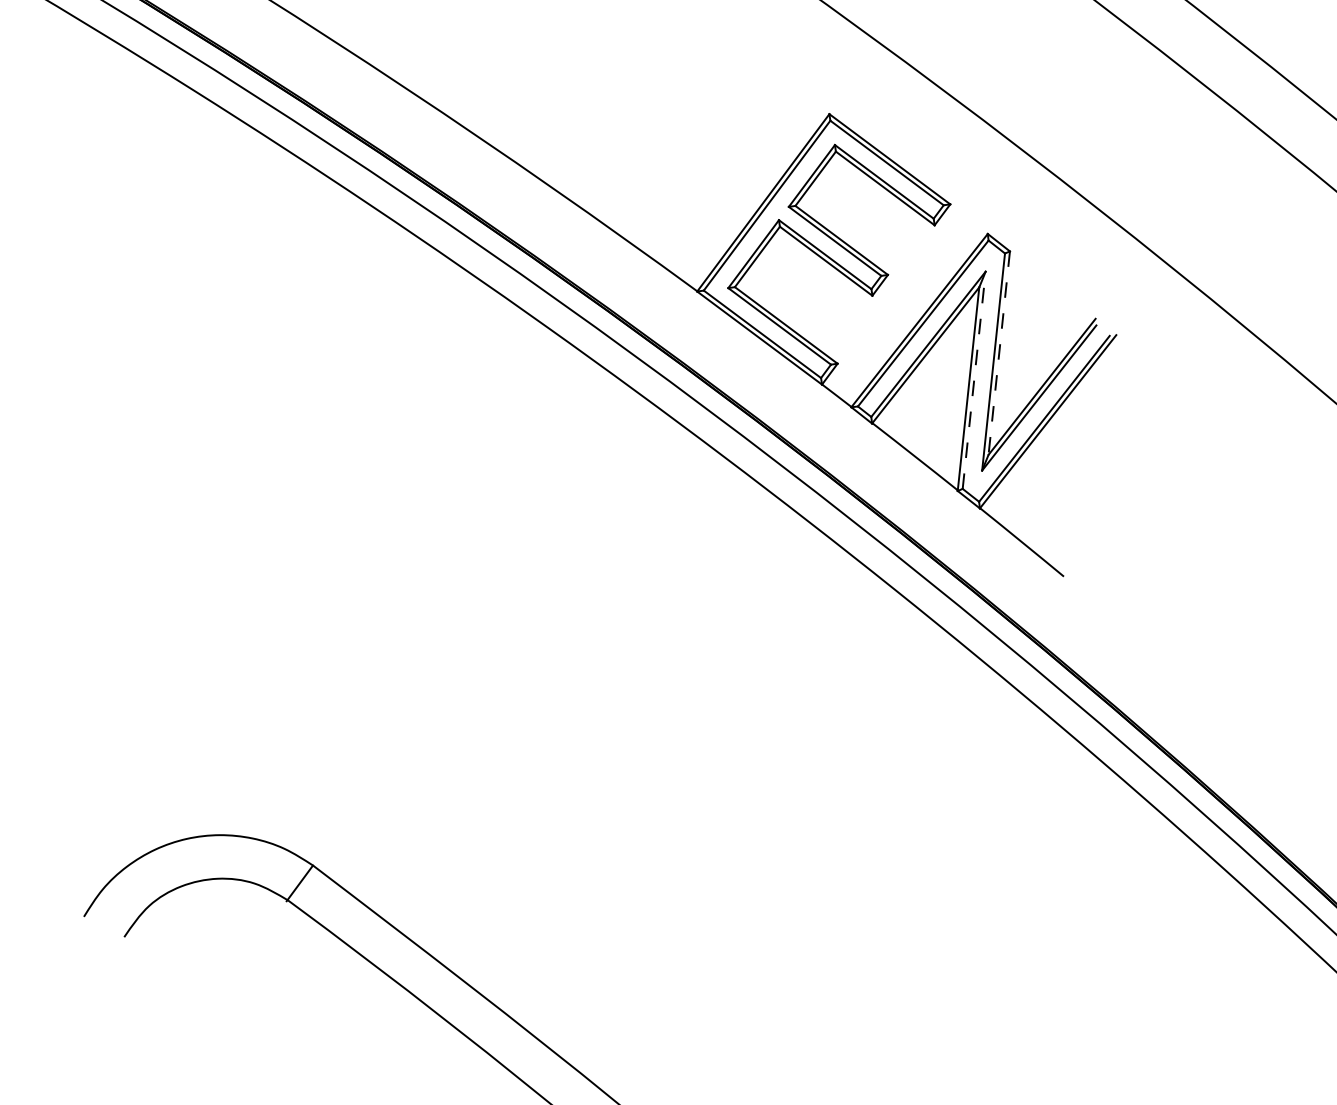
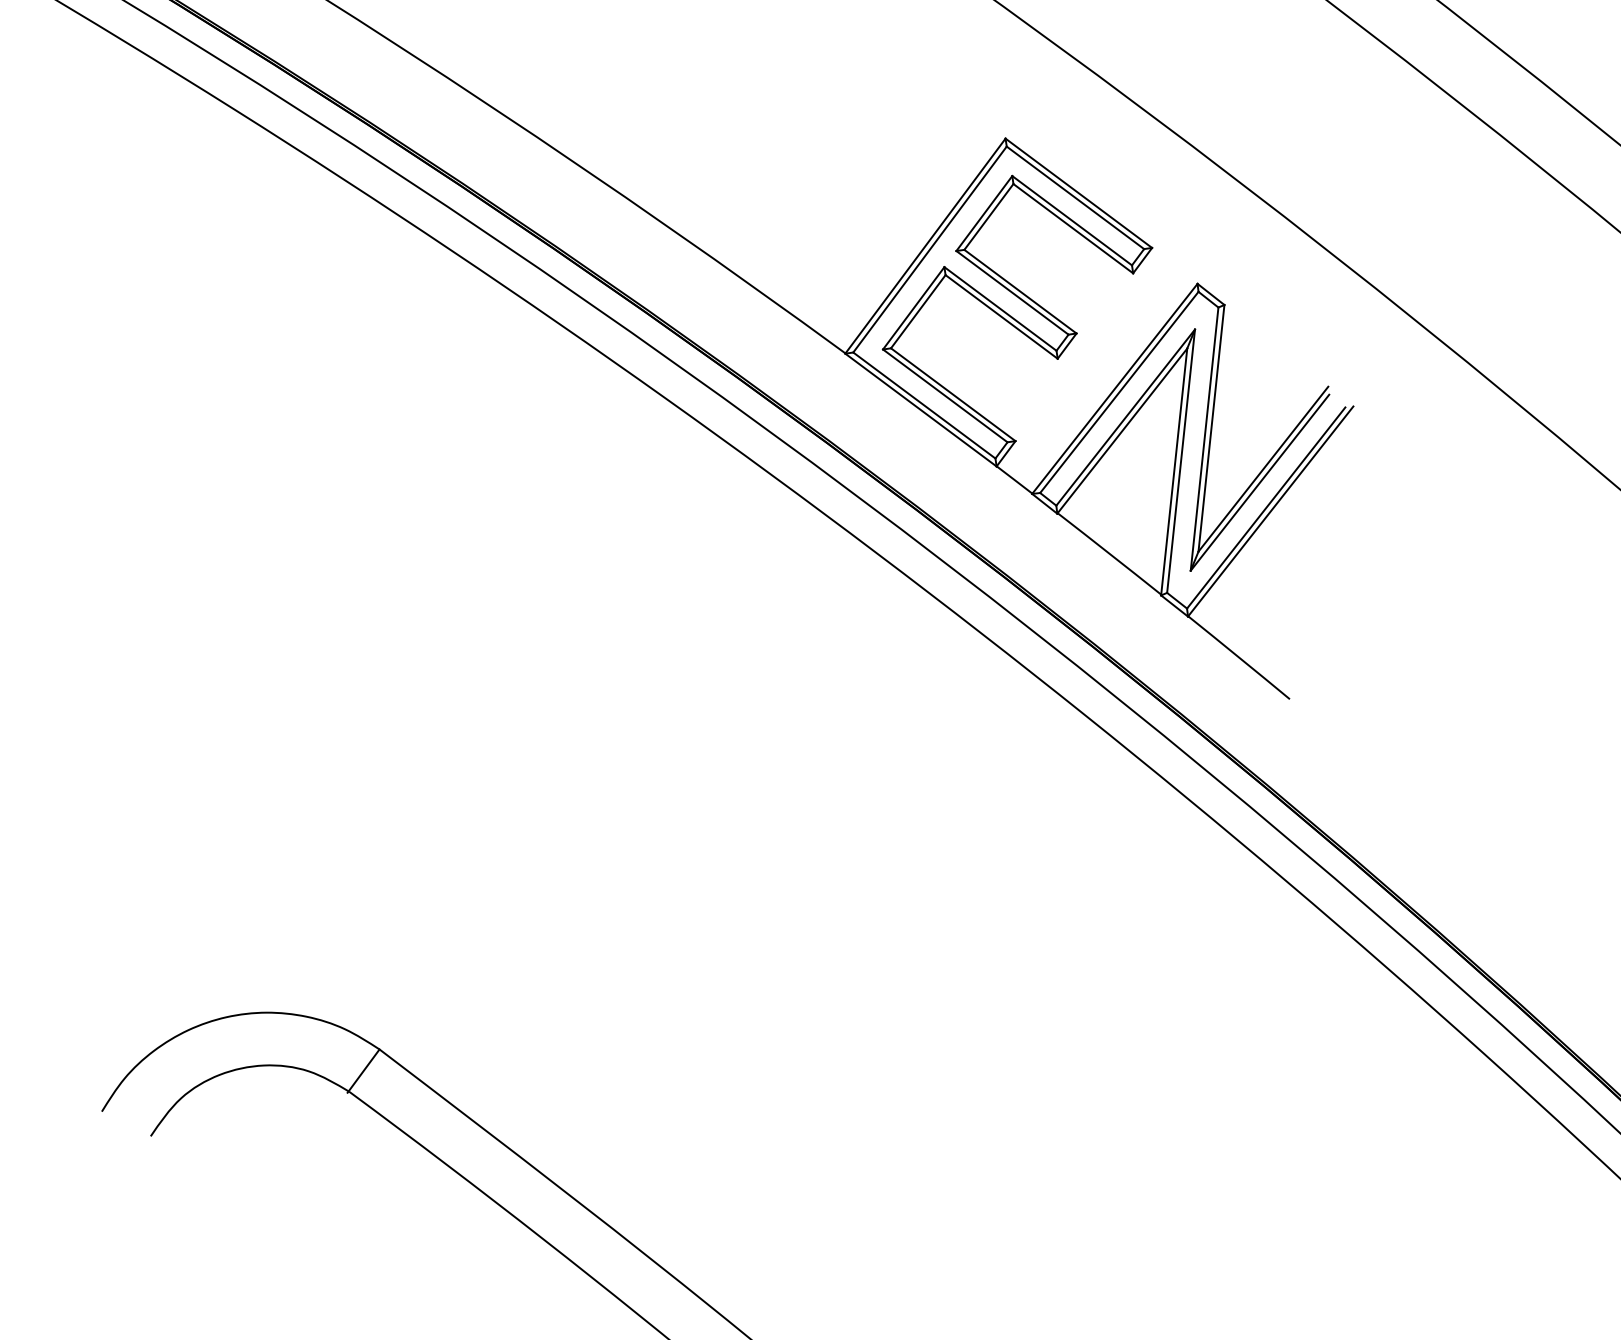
line: (999, 353) -> (1211, 428), dashed -> solid
line: (974, 379) -> (1181, 460), dashed -> solid

